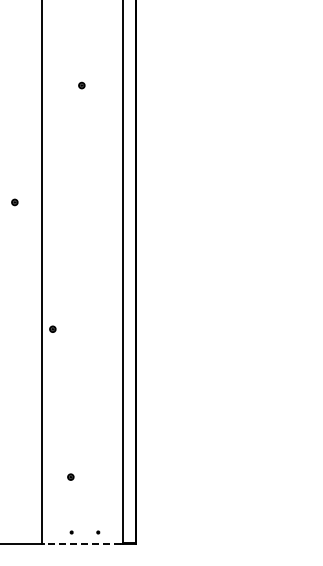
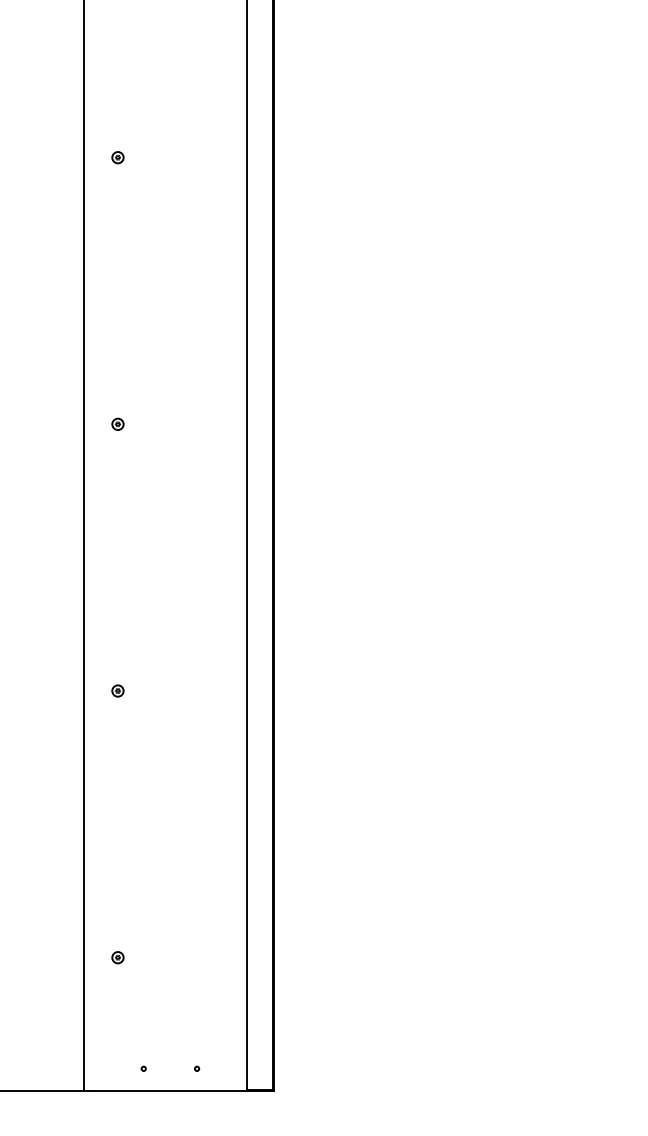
part: (81, 85) -> (117, 157), moved
part: (14, 202) -> (117, 424), moved
part: (52, 328) -> (117, 689), moved
part: (70, 476) -> (117, 956), moved
line: (82, 543) -> (165, 1090), dashed -> solid

